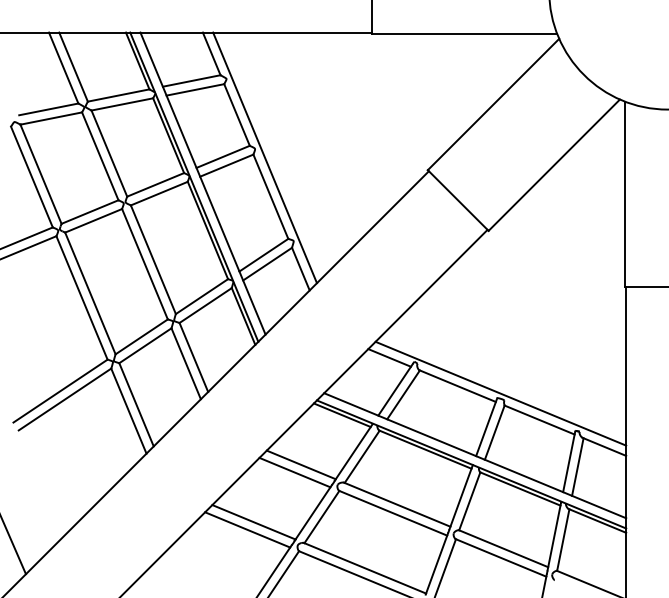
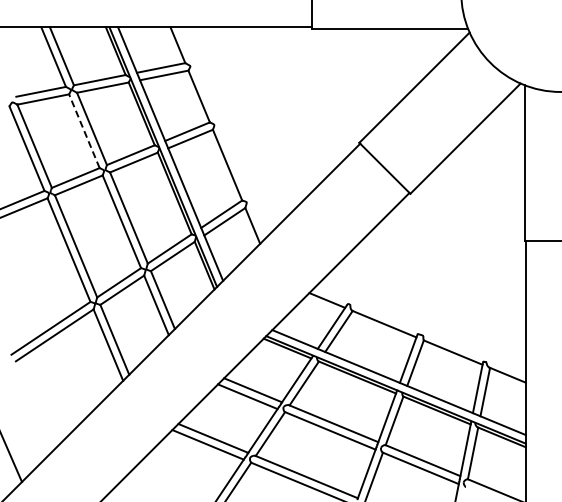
line: (100, 156) -> (84, 131), solid -> dashed
line: (264, 157) -> (222, 132), removed
line: (500, 393) -> (420, 330), removed

